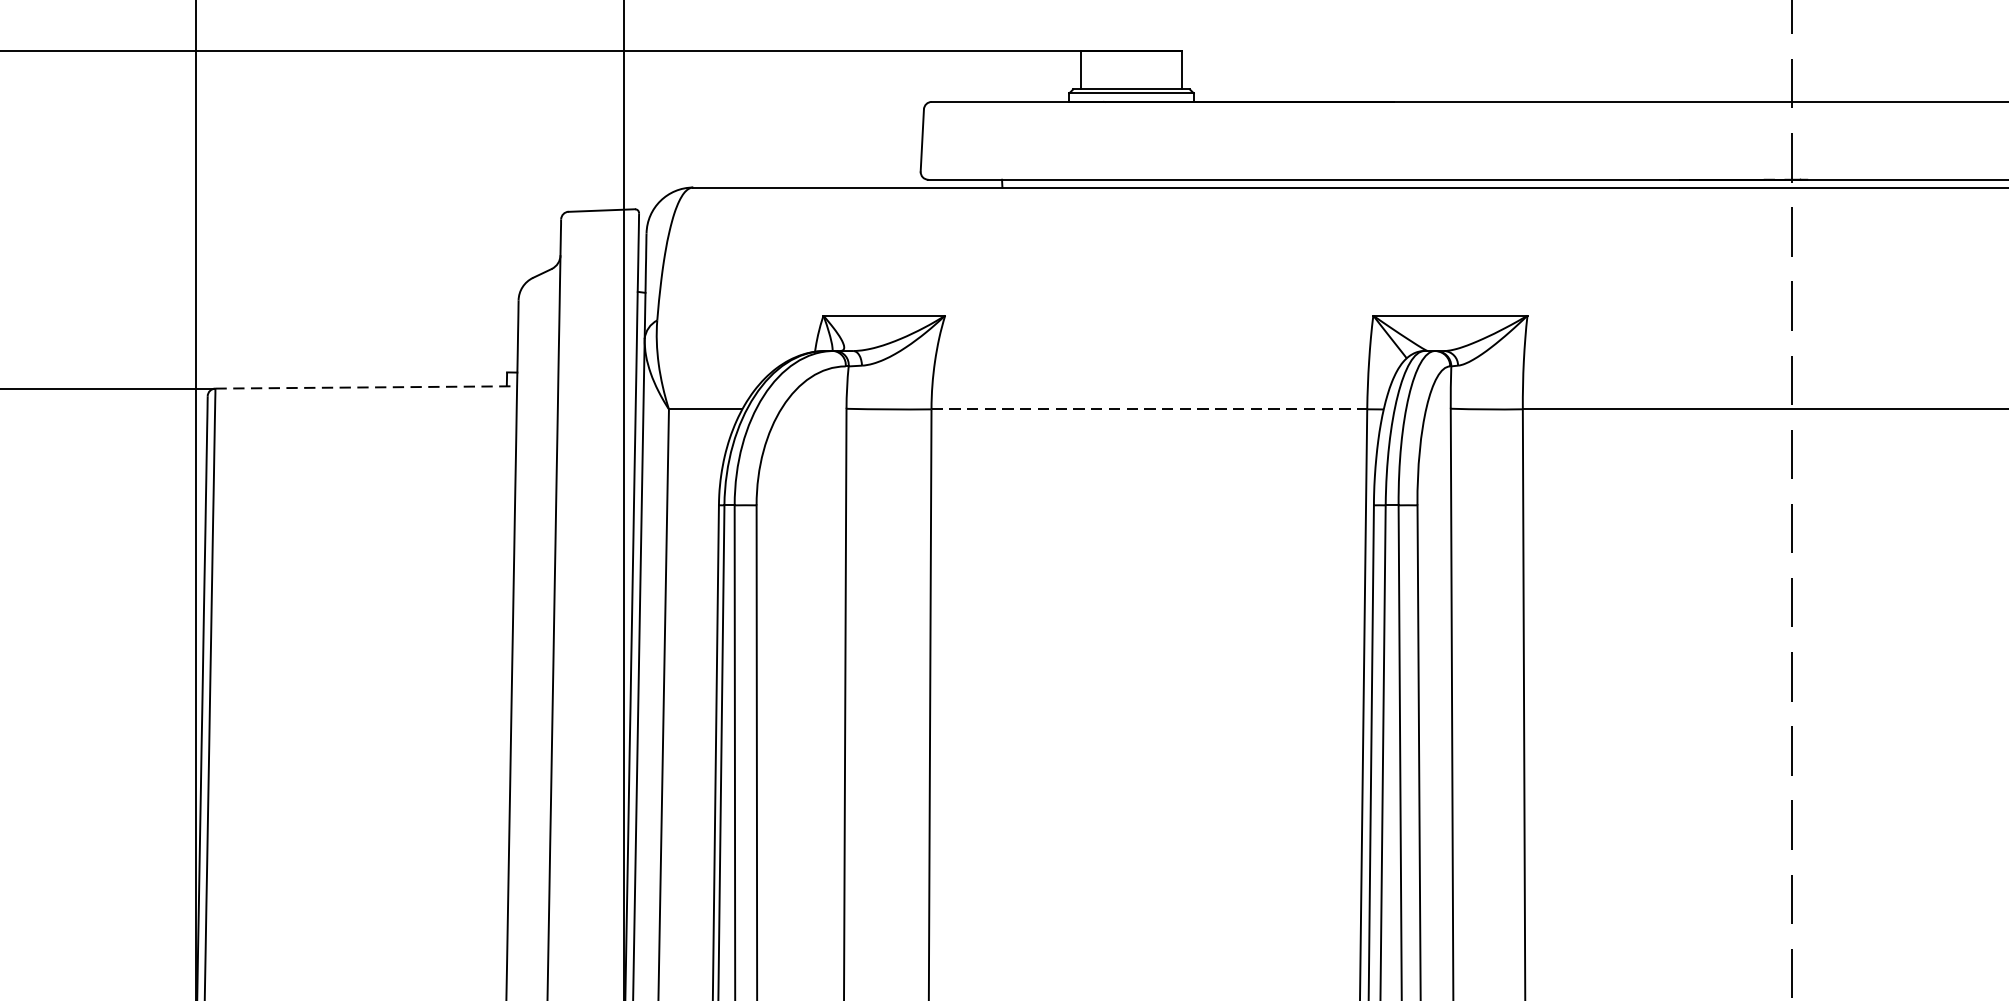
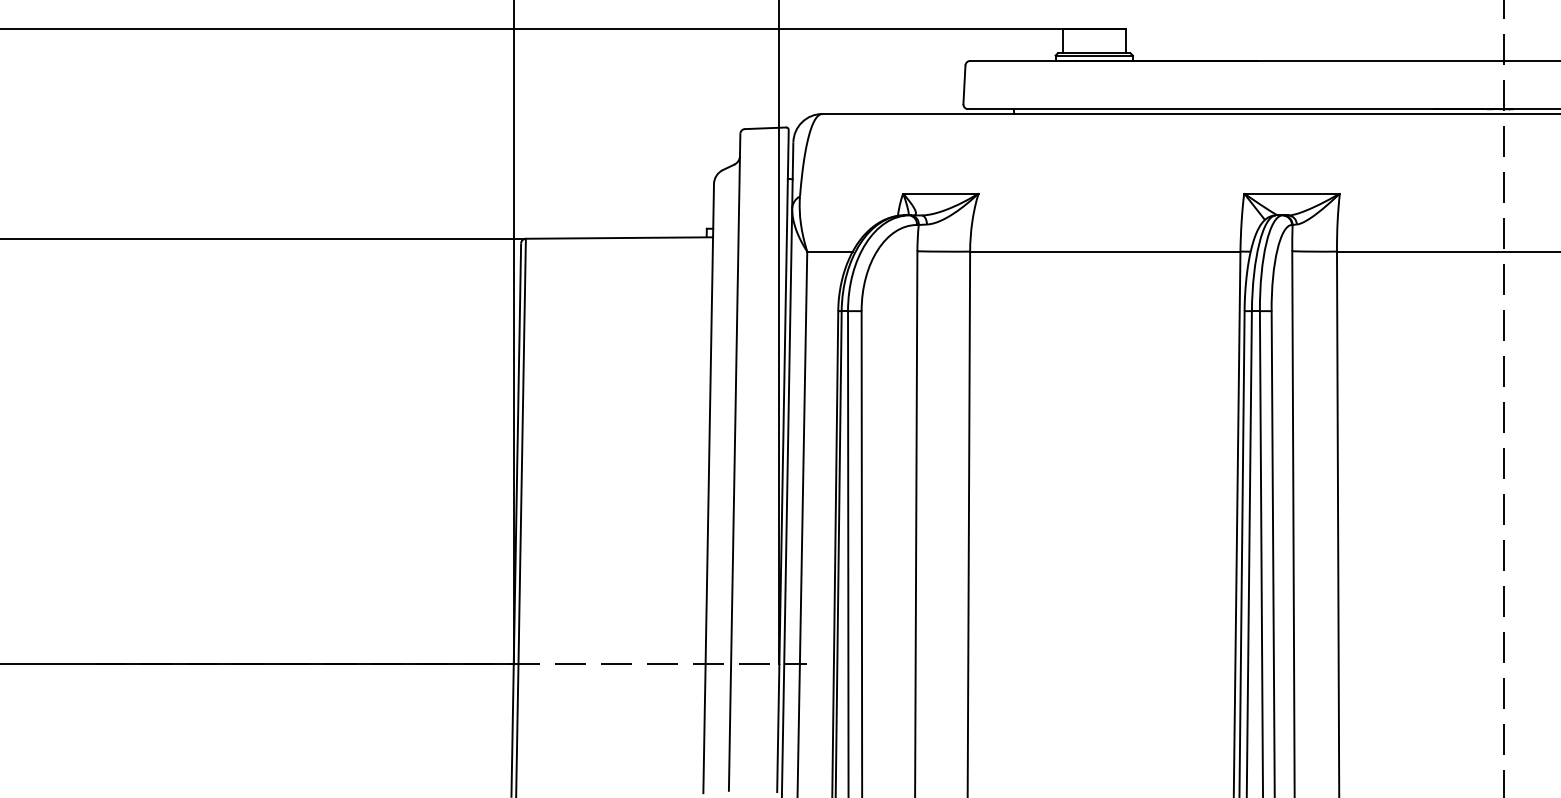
line: (366, 388) -> (619, 238), dashed -> solid
line: (1149, 409) -> (1105, 251), dashed -> solid

